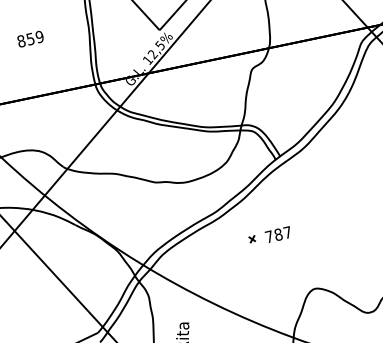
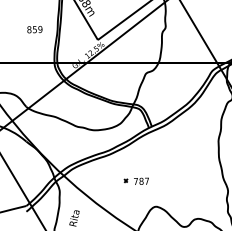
text: (29, 39) -> (34, 29), moved
part: (268, 235) -> (135, 180), moved

